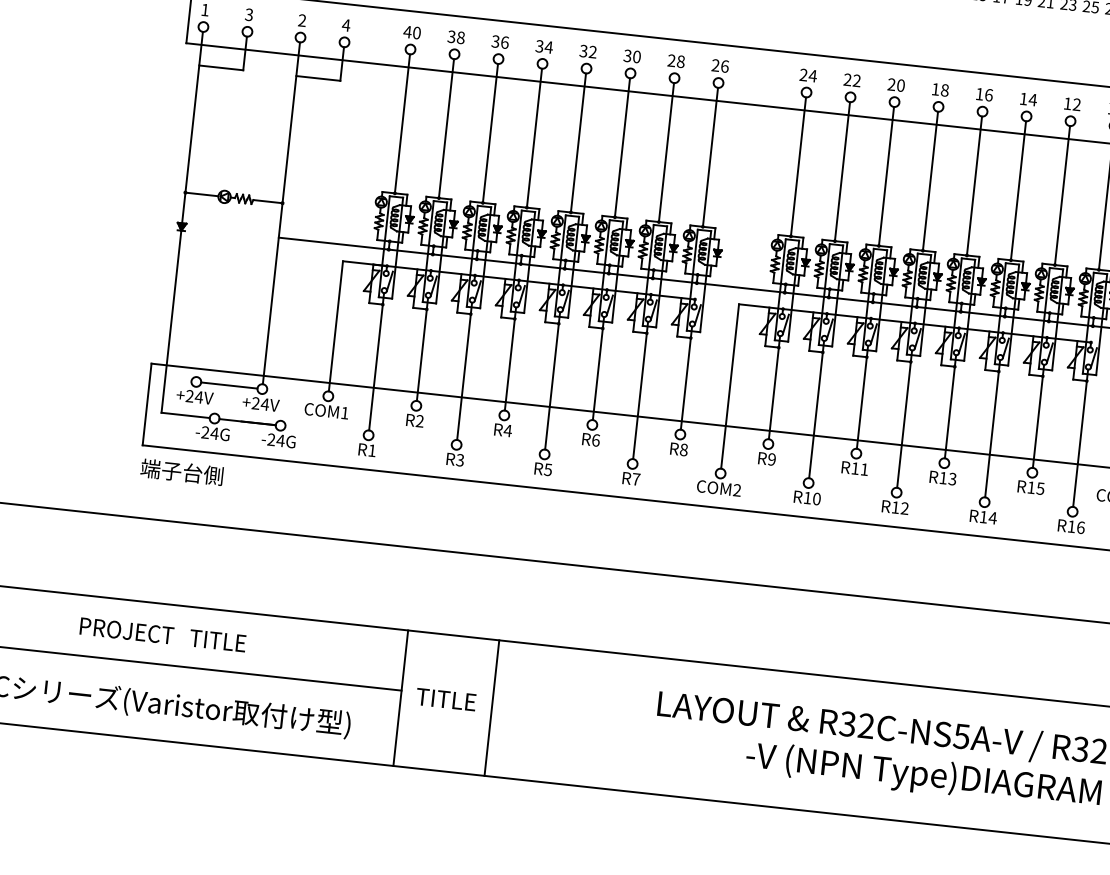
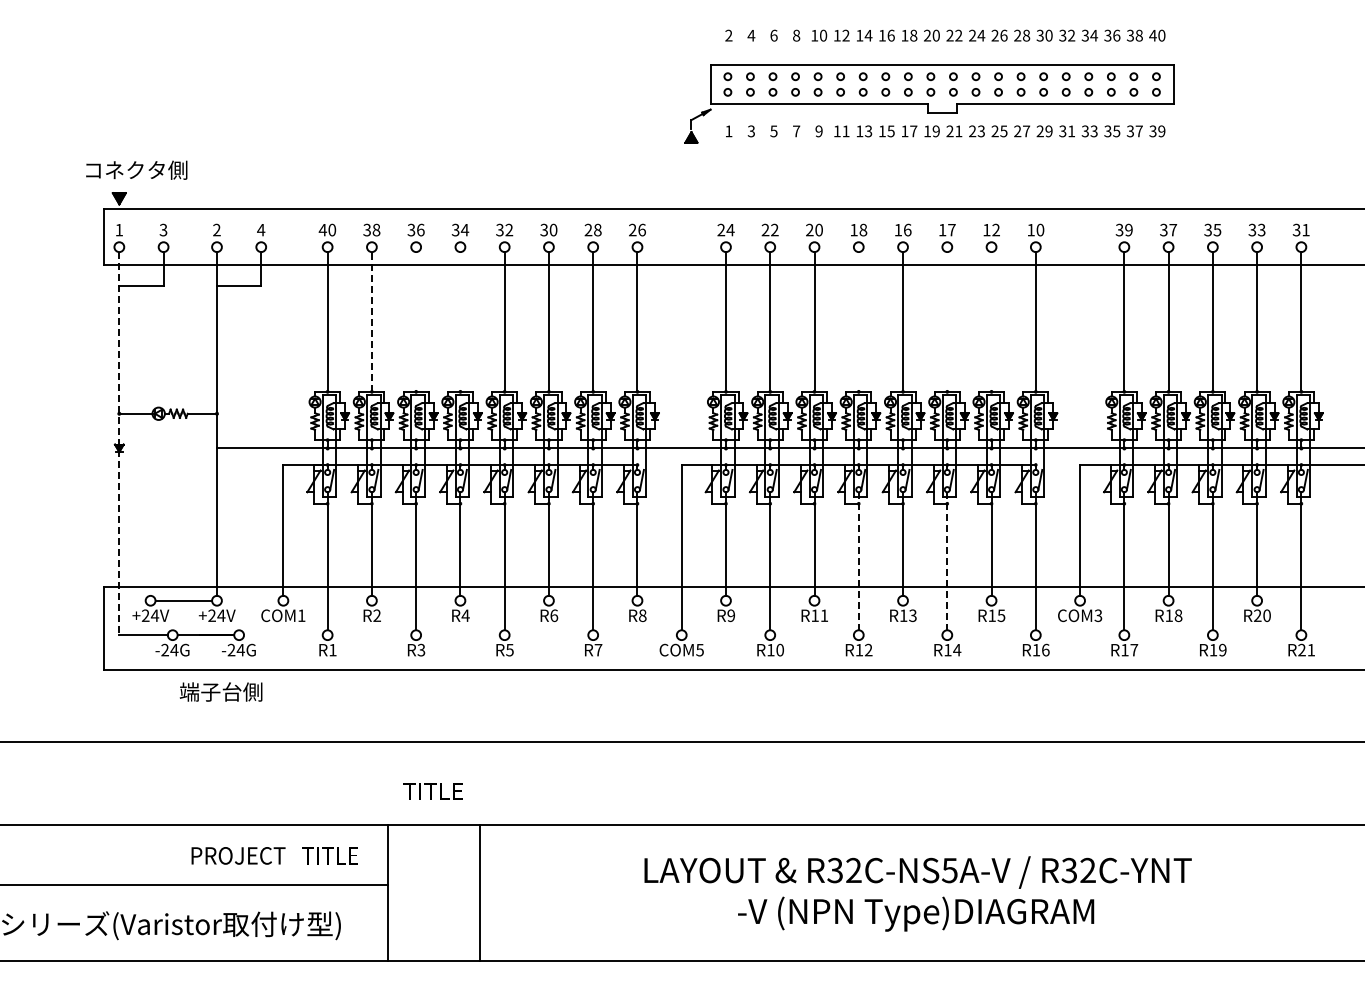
text: (1032, 100) -> (951, 230), 14 -> 17
line: (446, 128) -> (371, 321), solid -> dashed
line: (490, 133) -> (416, 321), removed
line: (534, 137) -> (460, 321), removed
line: (930, 180) -> (858, 321), removed
line: (1018, 190) -> (947, 321), removed
line: (1062, 195) -> (991, 321), removed
line: (182, 222) -> (119, 443), solid -> dashed
line: (904, 419) -> (858, 561), solid -> dashed
line: (992, 428) -> (947, 561), solid -> dashed
text: (181, 471) -> (220, 691), moved
text: (736, 489) -> (699, 649), COM2 -> COM5
text: (162, 634) -> (274, 855), moved
text: (445, 699) -> (432, 791), moved

